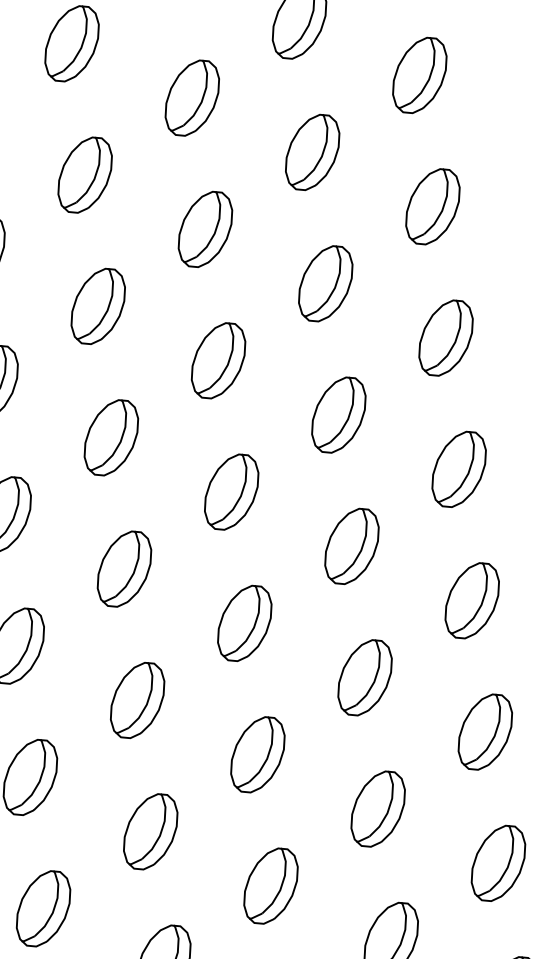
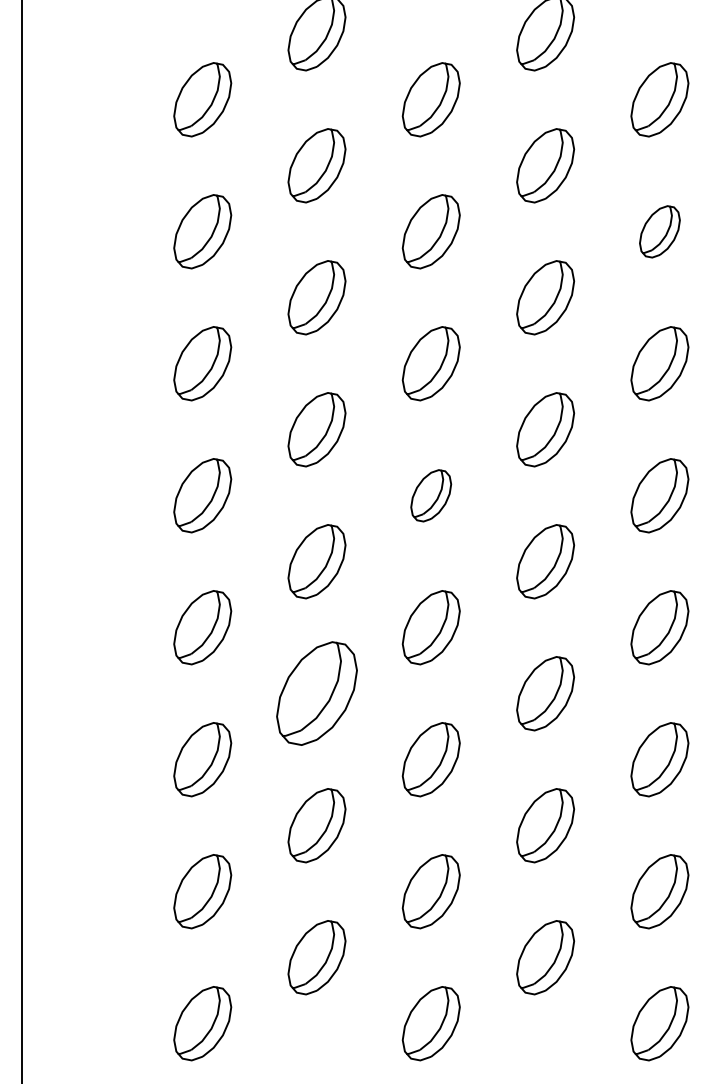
part: (432, 206) -> (659, 231), size x0.7
part: (230, 491) -> (430, 495), size x0.7
part: (137, 700) -> (316, 693), size x1.4

